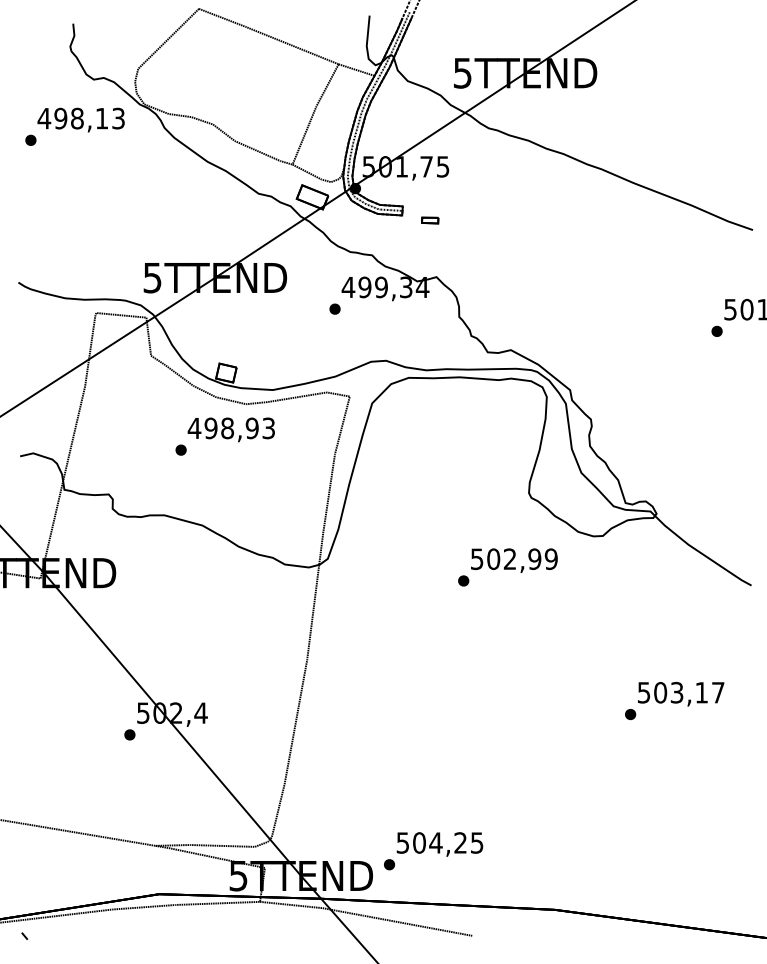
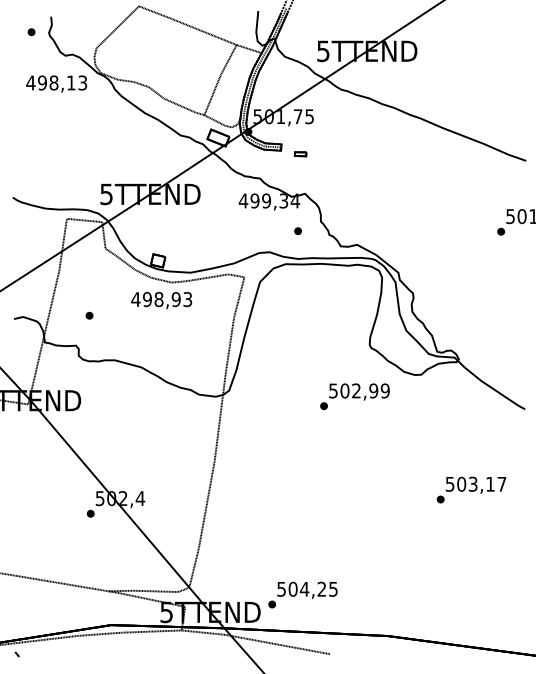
part: (30, 140) -> (31, 32), moved
part: (334, 308) -> (297, 230), moved
part: (181, 449) -> (89, 315), moved

